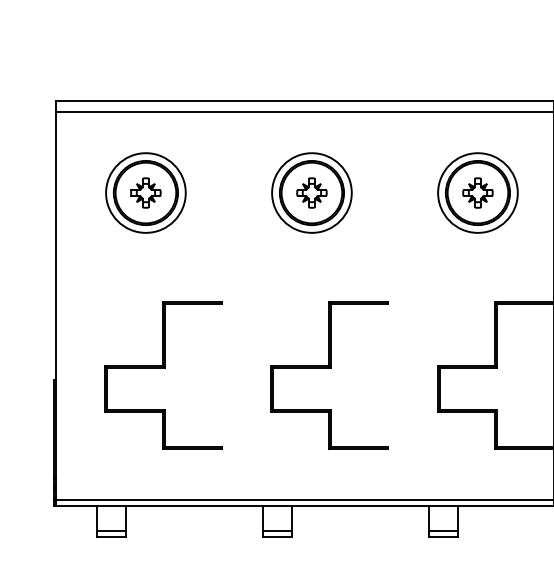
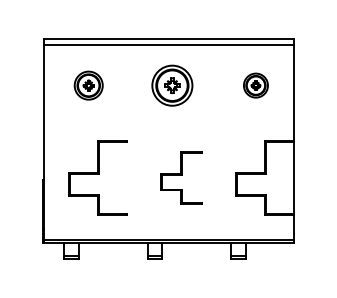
part: (145, 192) -> (88, 85), size x0.7
part: (477, 192) -> (255, 85), size x0.6
part: (330, 375) -> (181, 177), size x0.7

